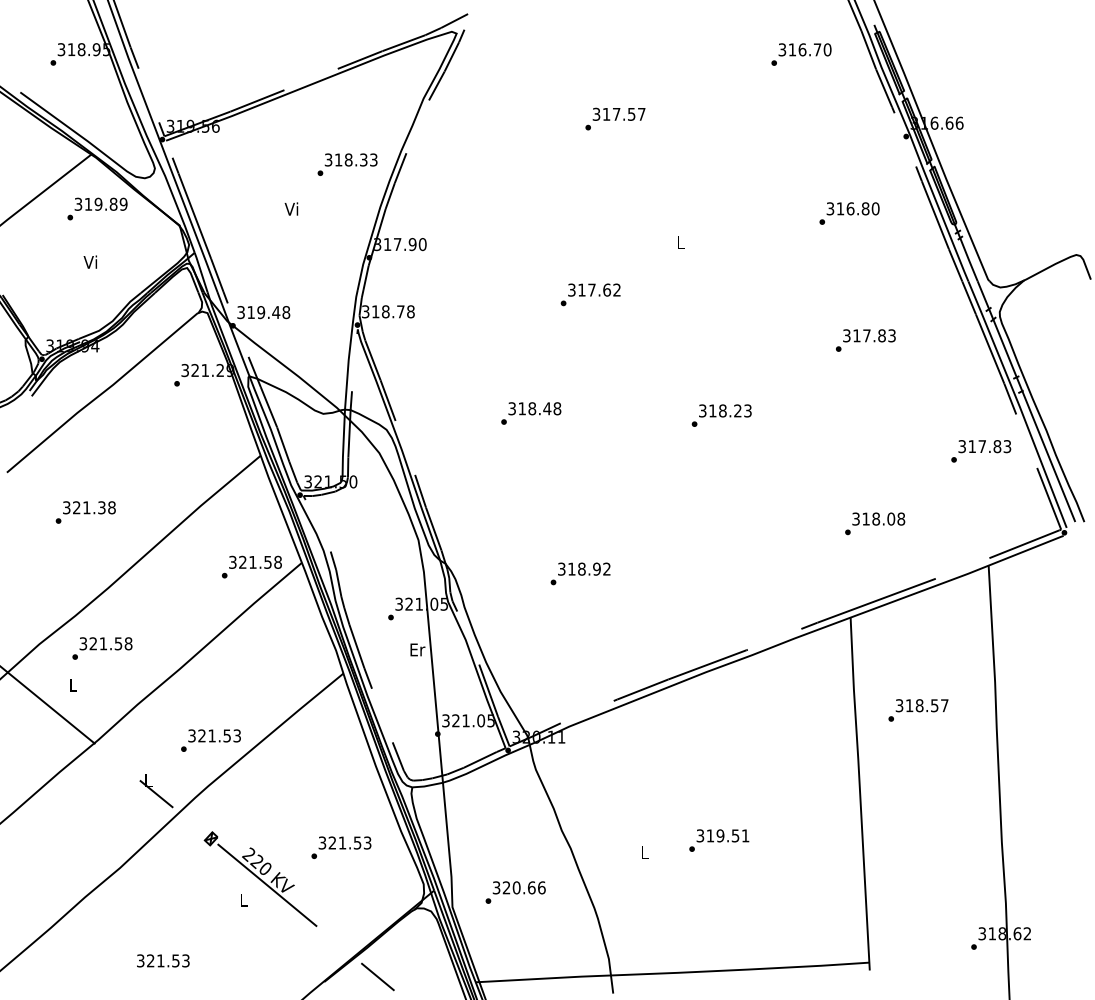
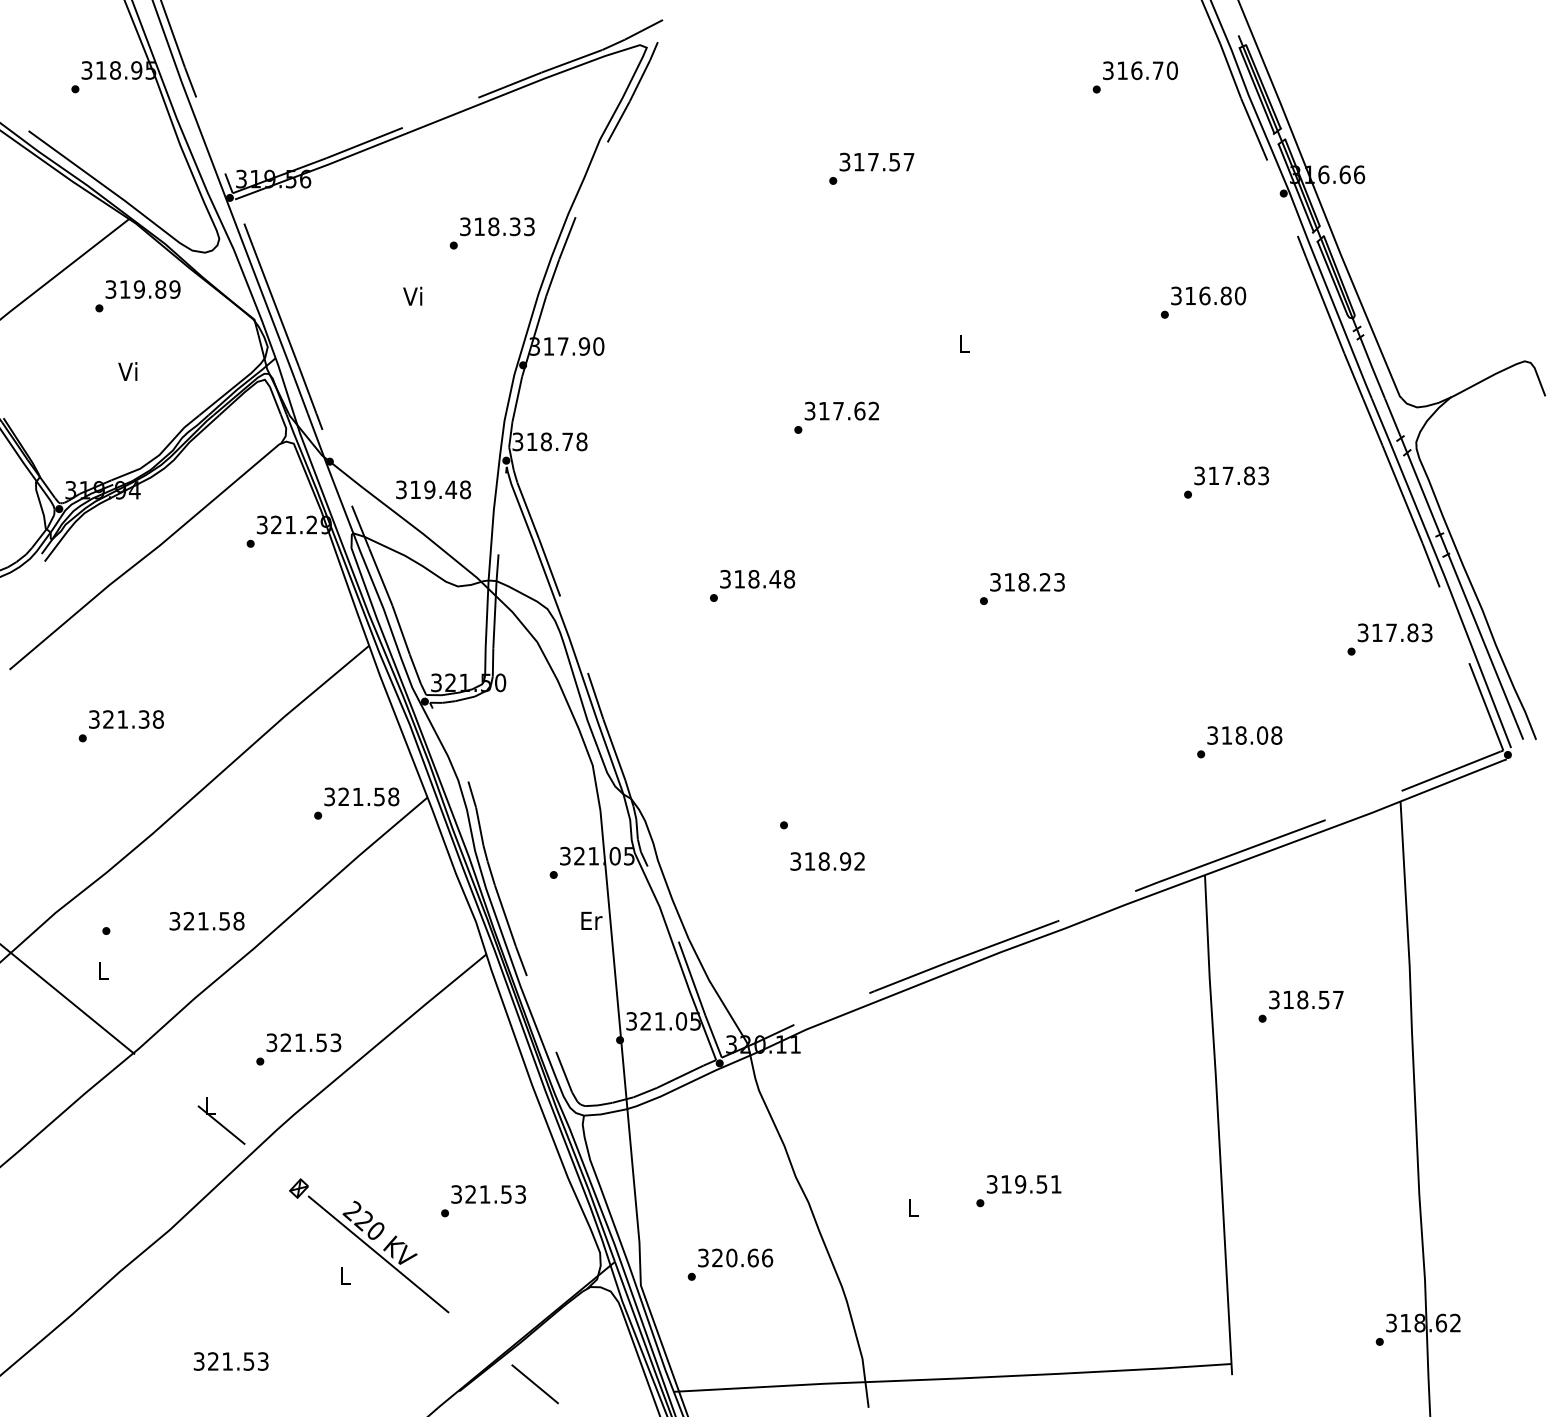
text: (263, 312) -> (433, 489), moved
text: (584, 569) -> (827, 861), moved
text: (105, 643) -> (206, 921), moved

